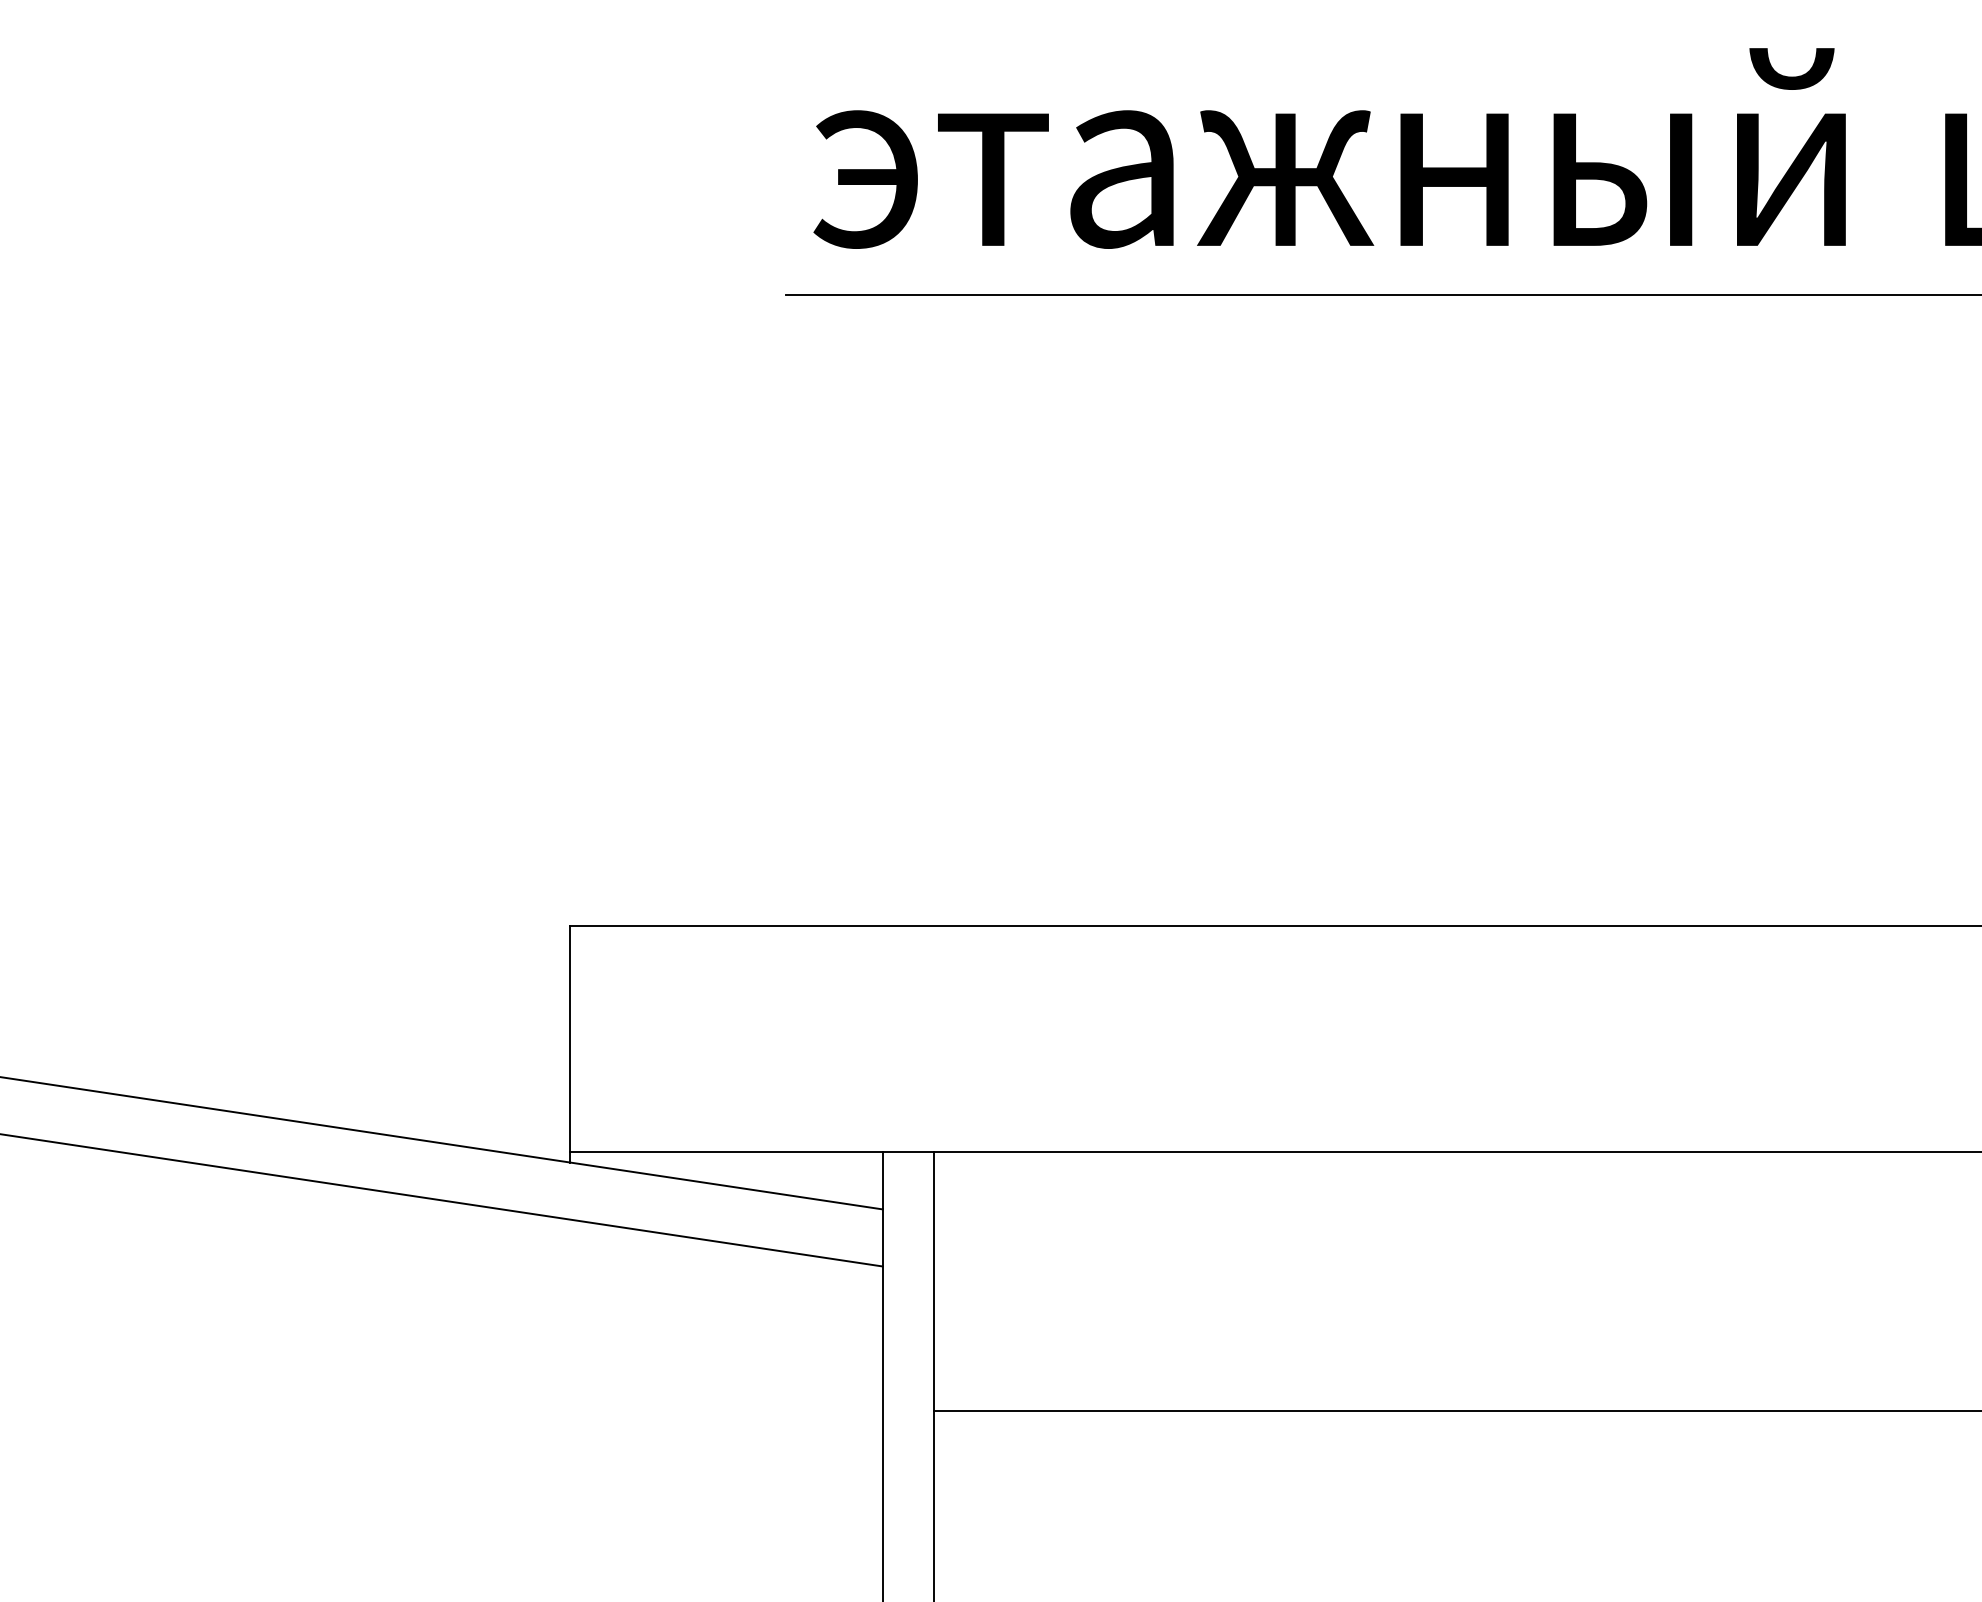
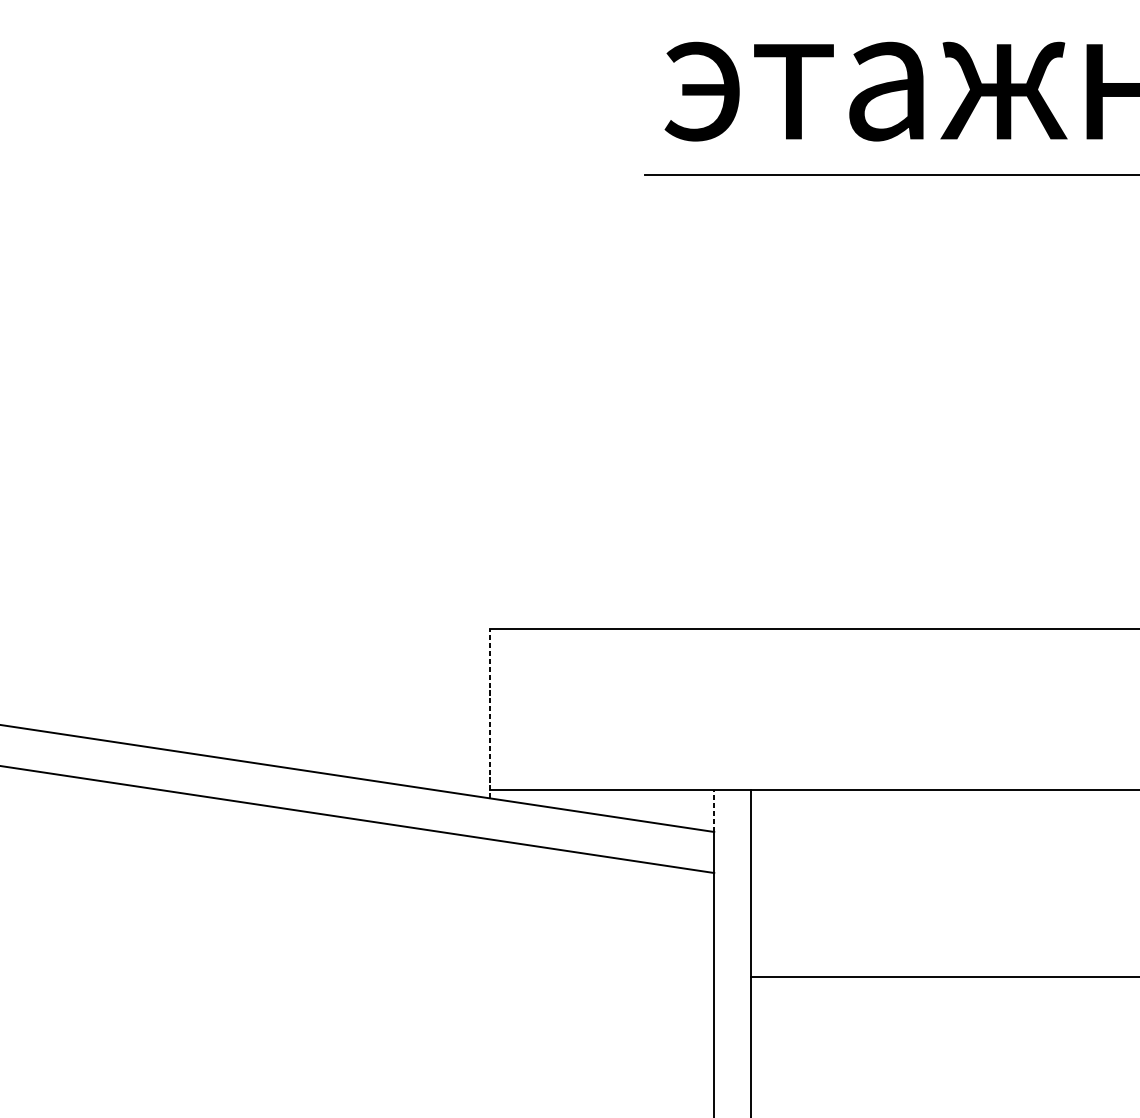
line: (570, 1043) -> (489, 712), solid -> dashed
line: (882, 1180) -> (714, 811), solid -> dashed

